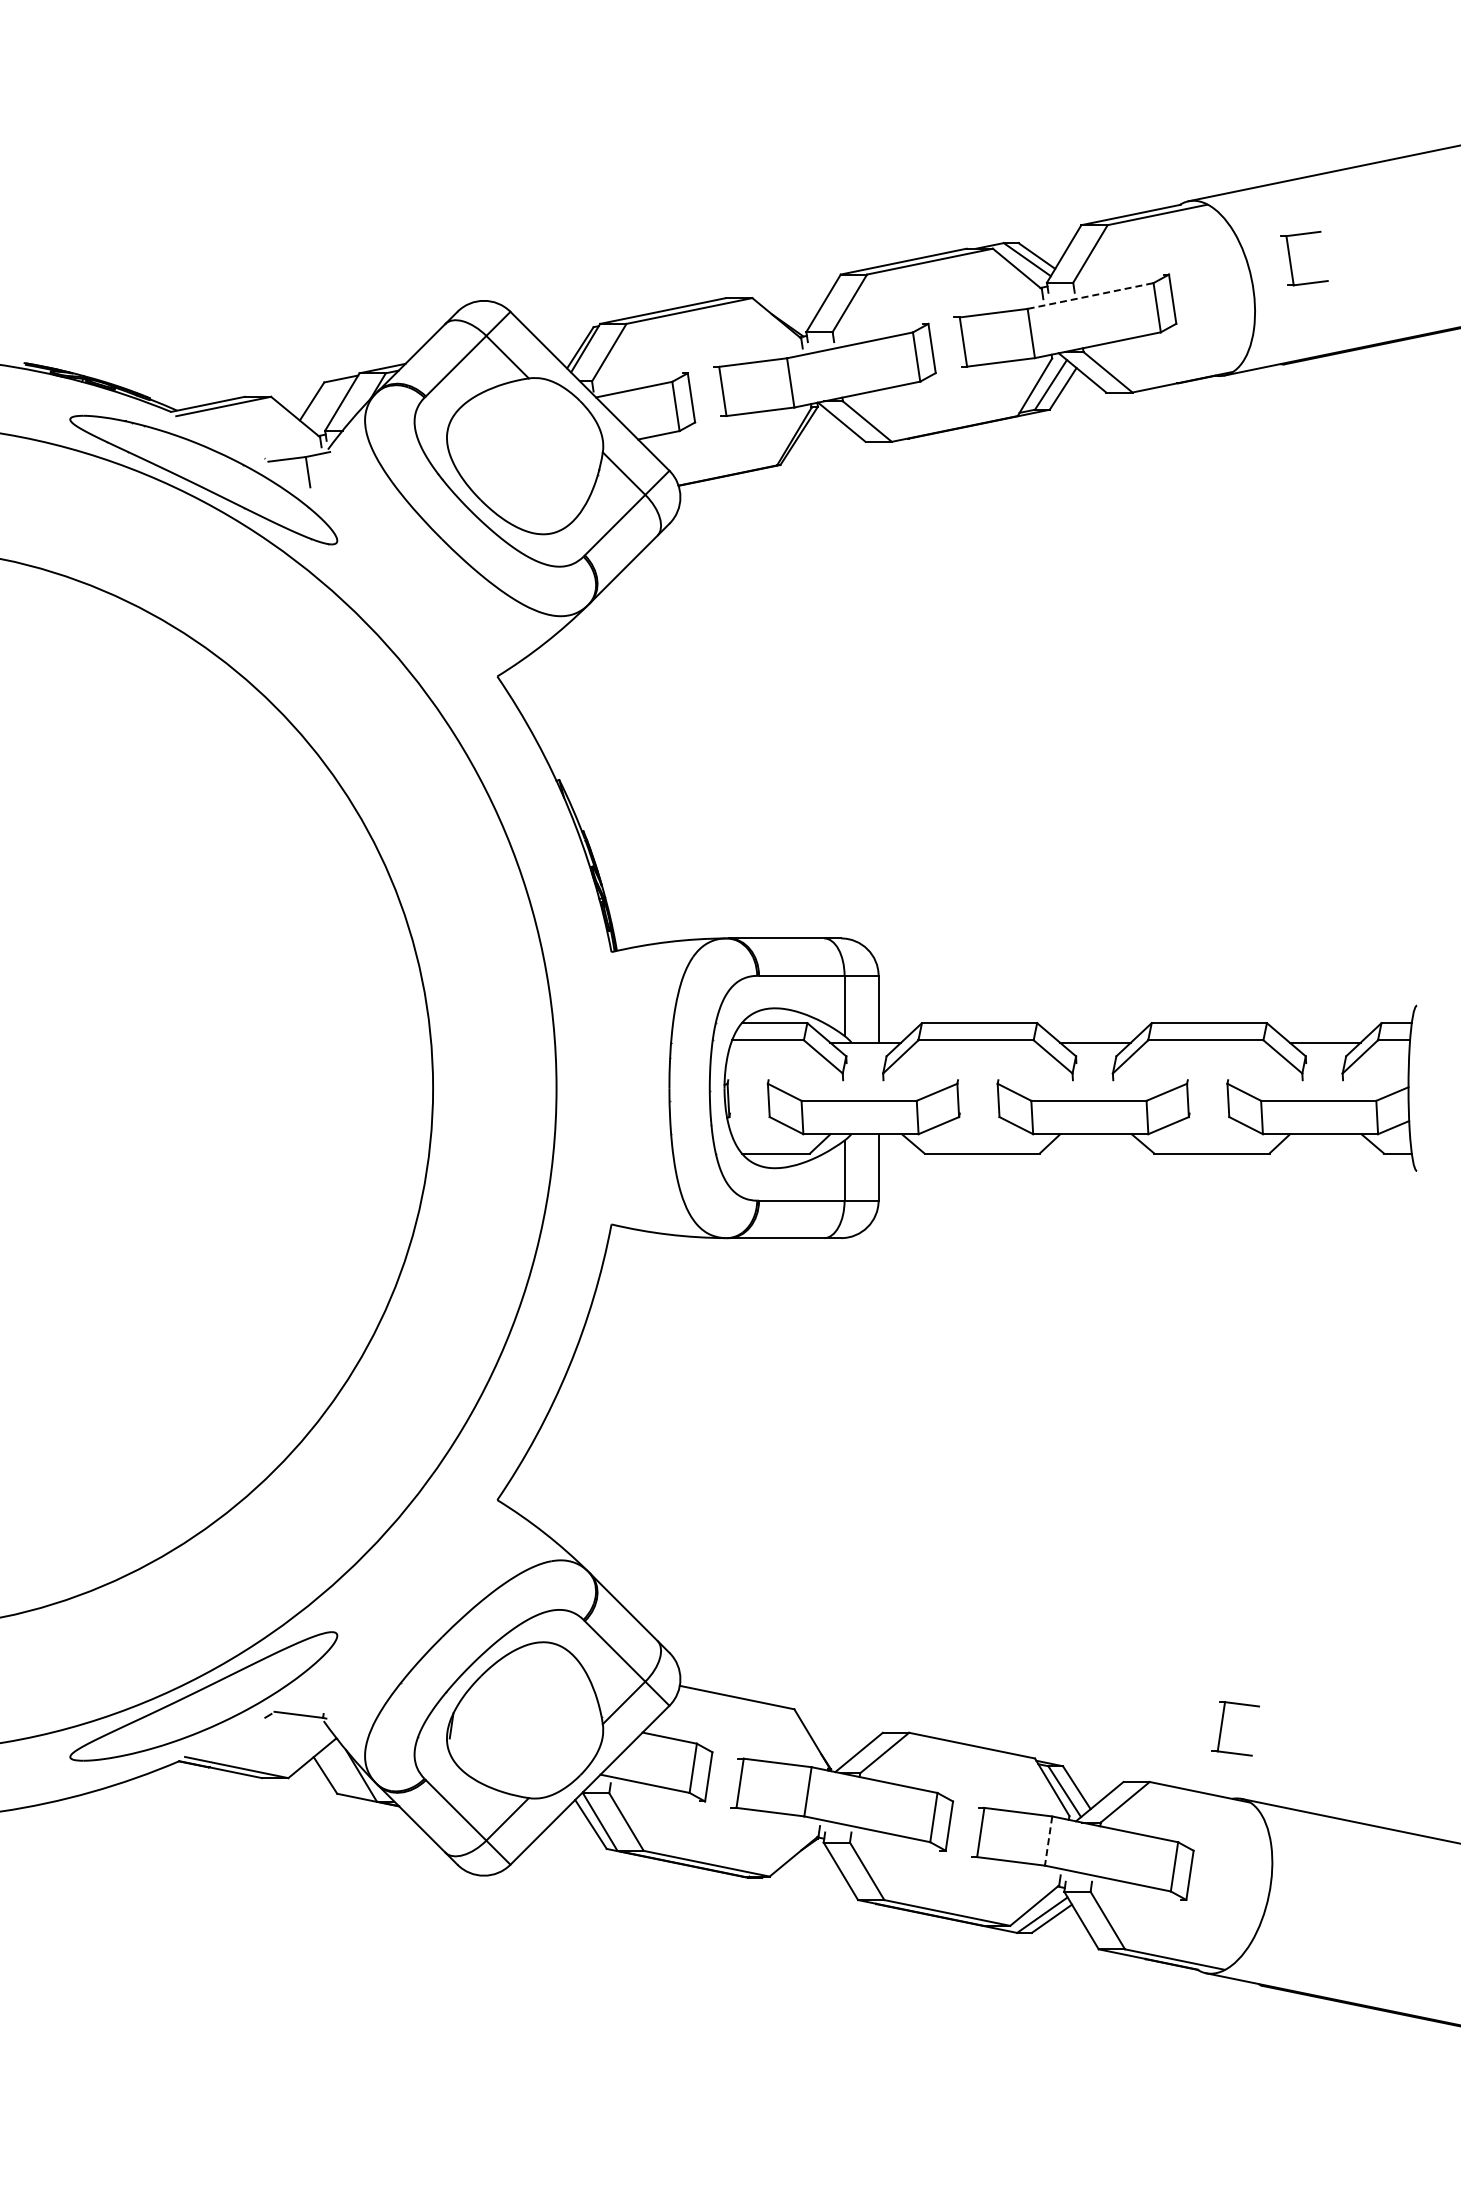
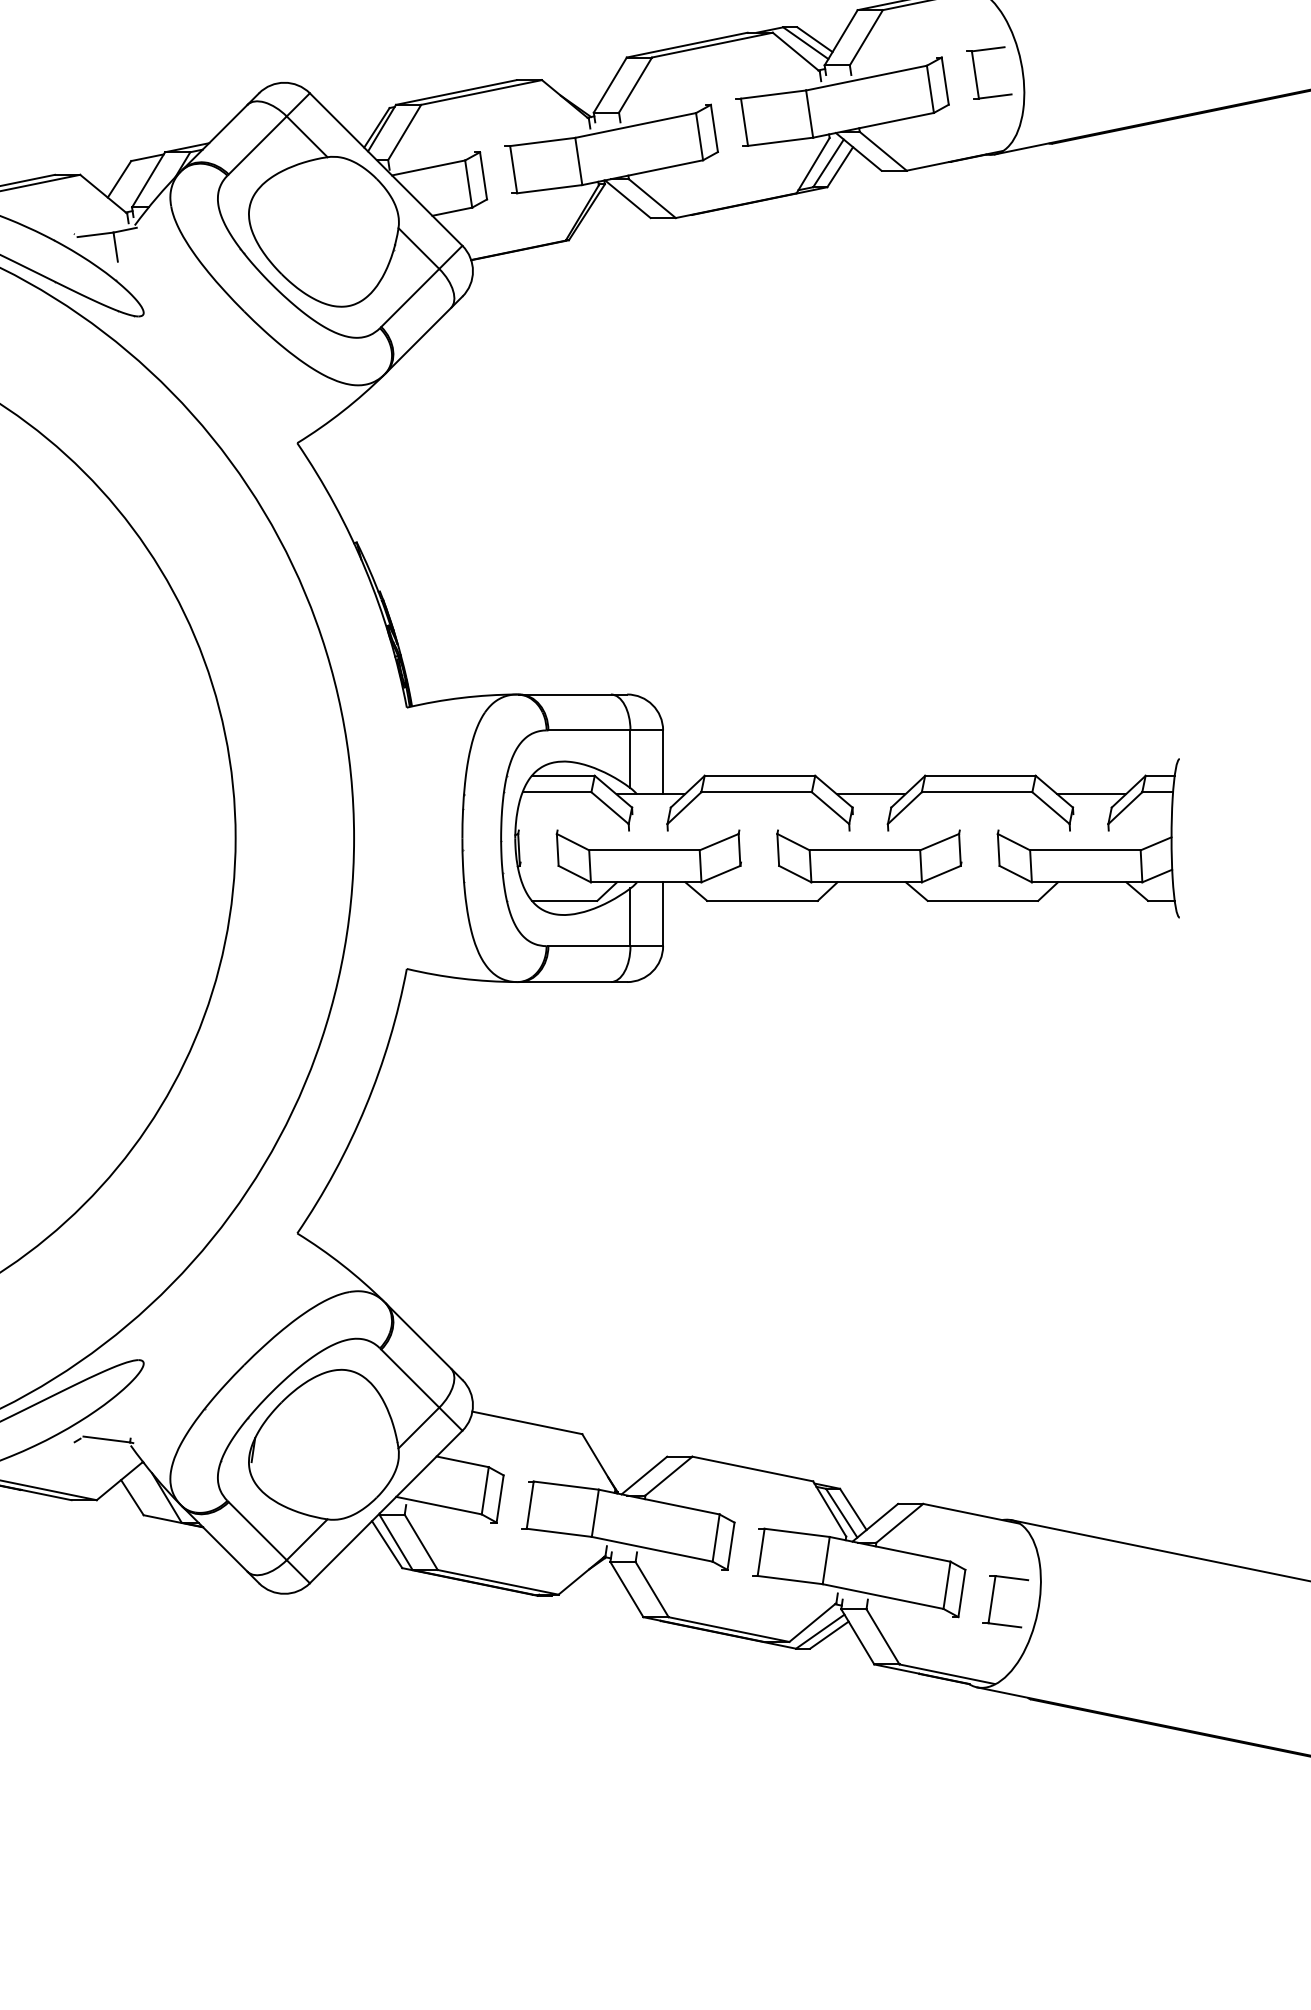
part: (1291, 261) -> (976, 75), moved
line: (1091, 295) -> (867, 77), dashed -> solid
part: (1222, 1727) -> (993, 1600), moved
line: (1048, 1841) -> (826, 1561), dashed -> solid

